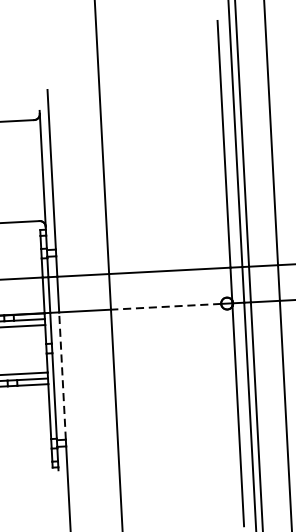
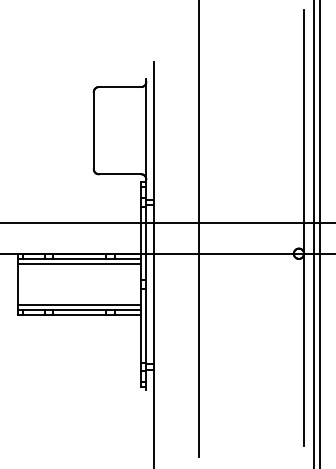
line: (166, 306) -> (246, 253), dashed -> solid
line: (61, 375) -> (153, 308), dashed -> solid

